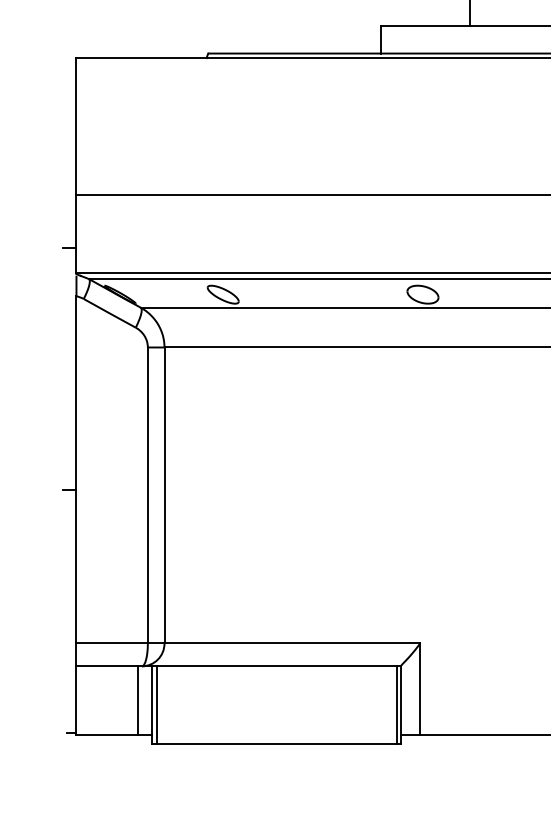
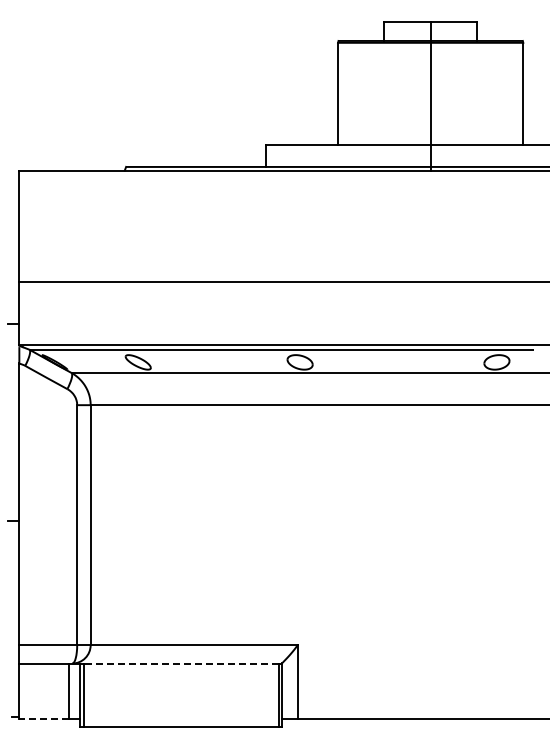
line: (275, 666) -> (180, 663), solid -> dashed
line: (106, 735) -> (43, 719), solid -> dashed

